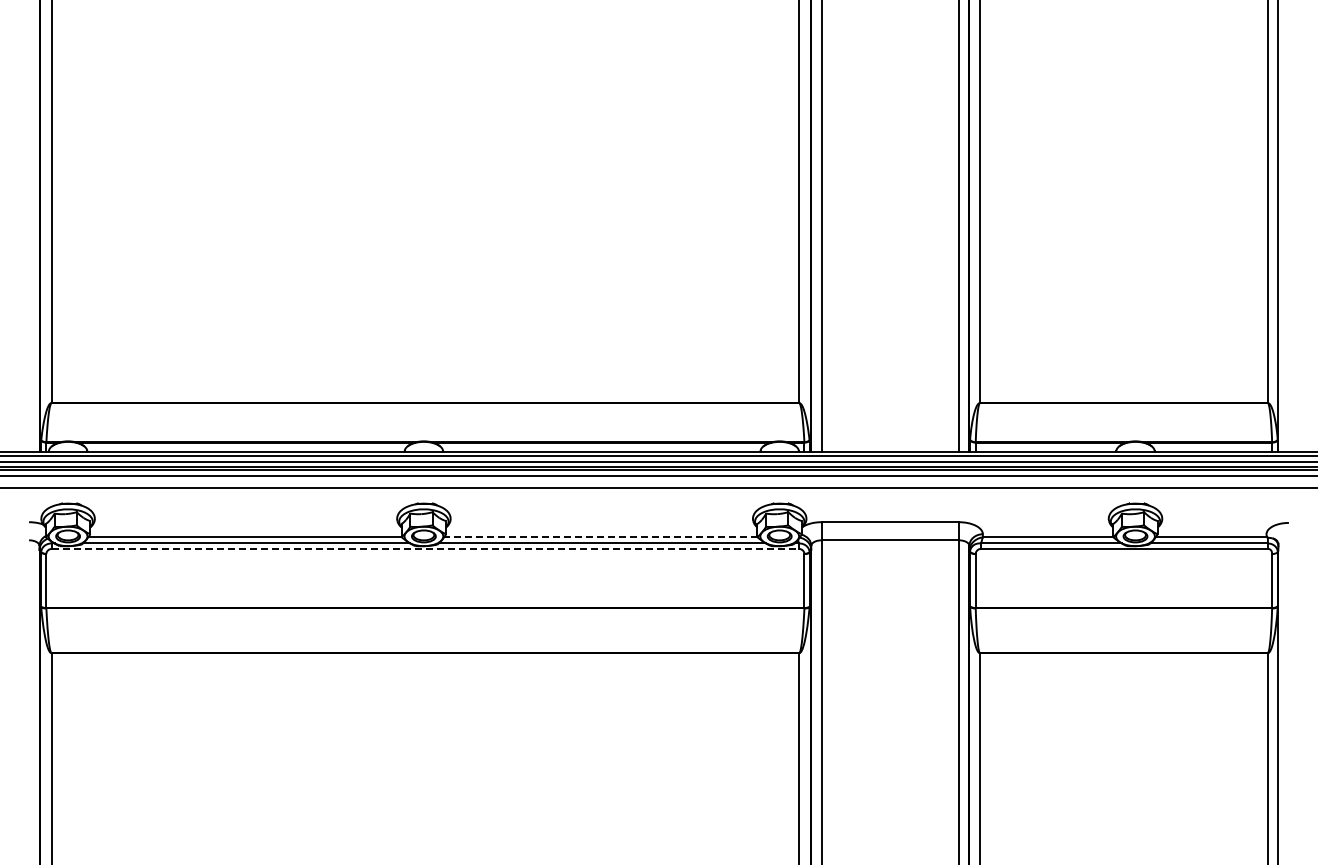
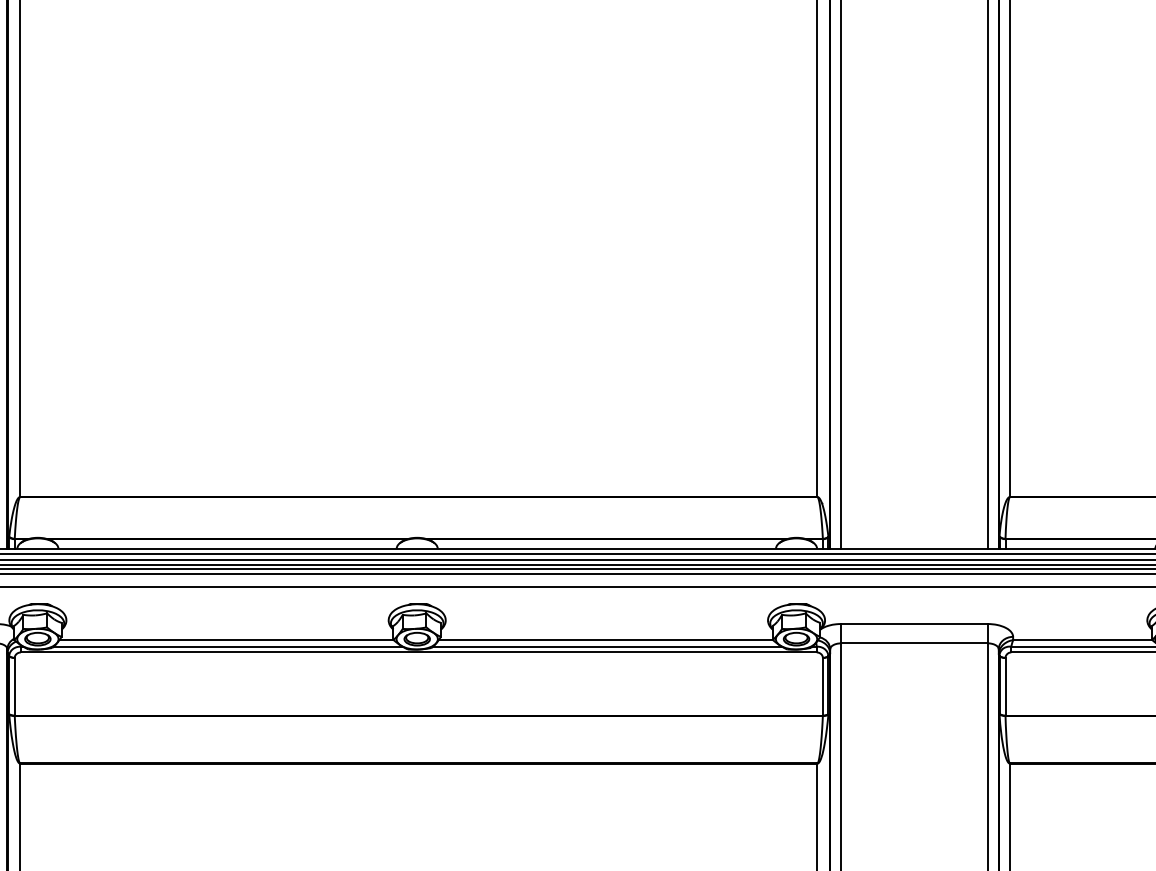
line: (600, 537) -> (605, 640), dashed -> solid
line: (425, 548) -> (418, 652), dashed -> solid

